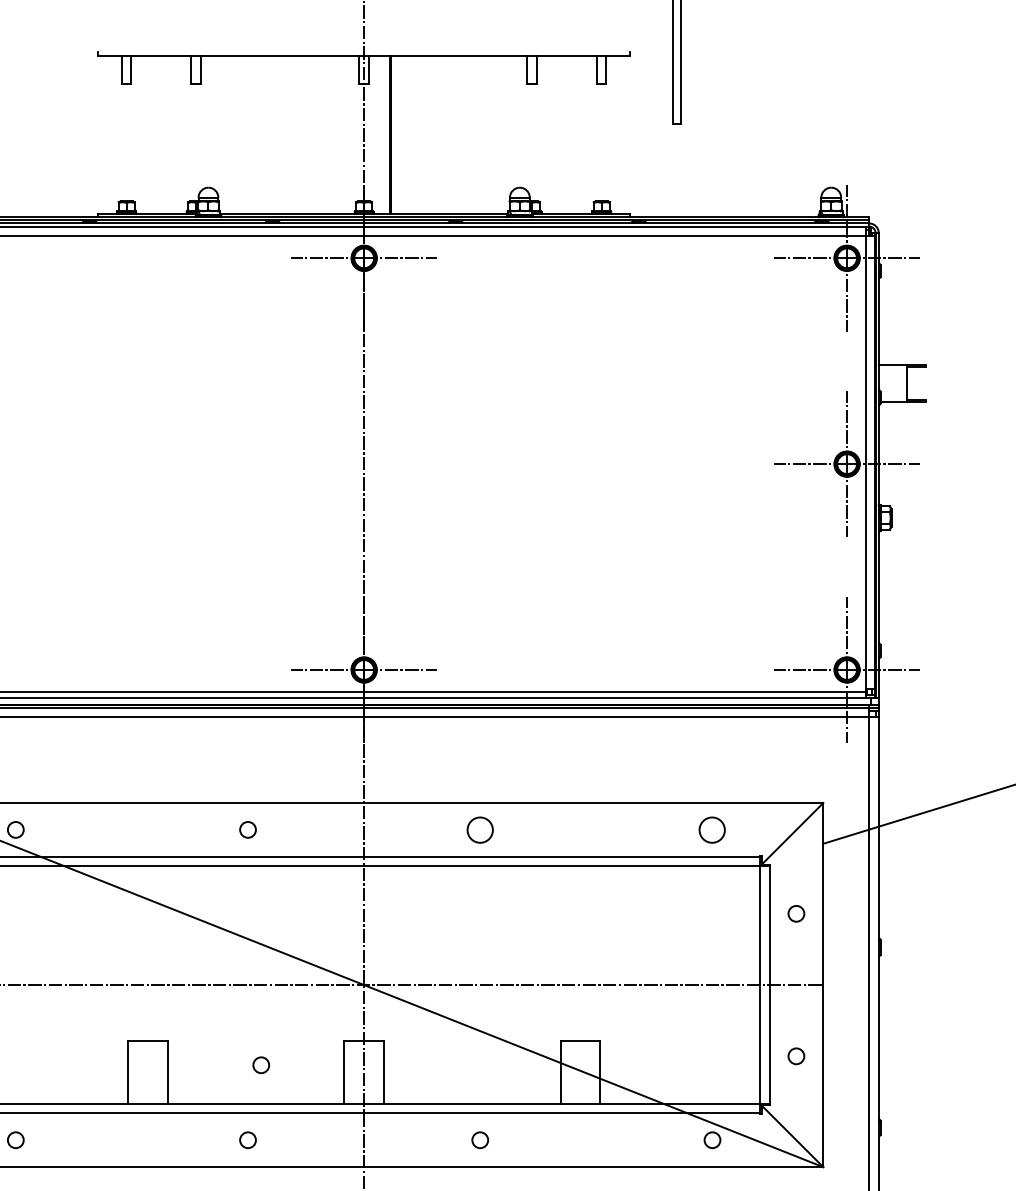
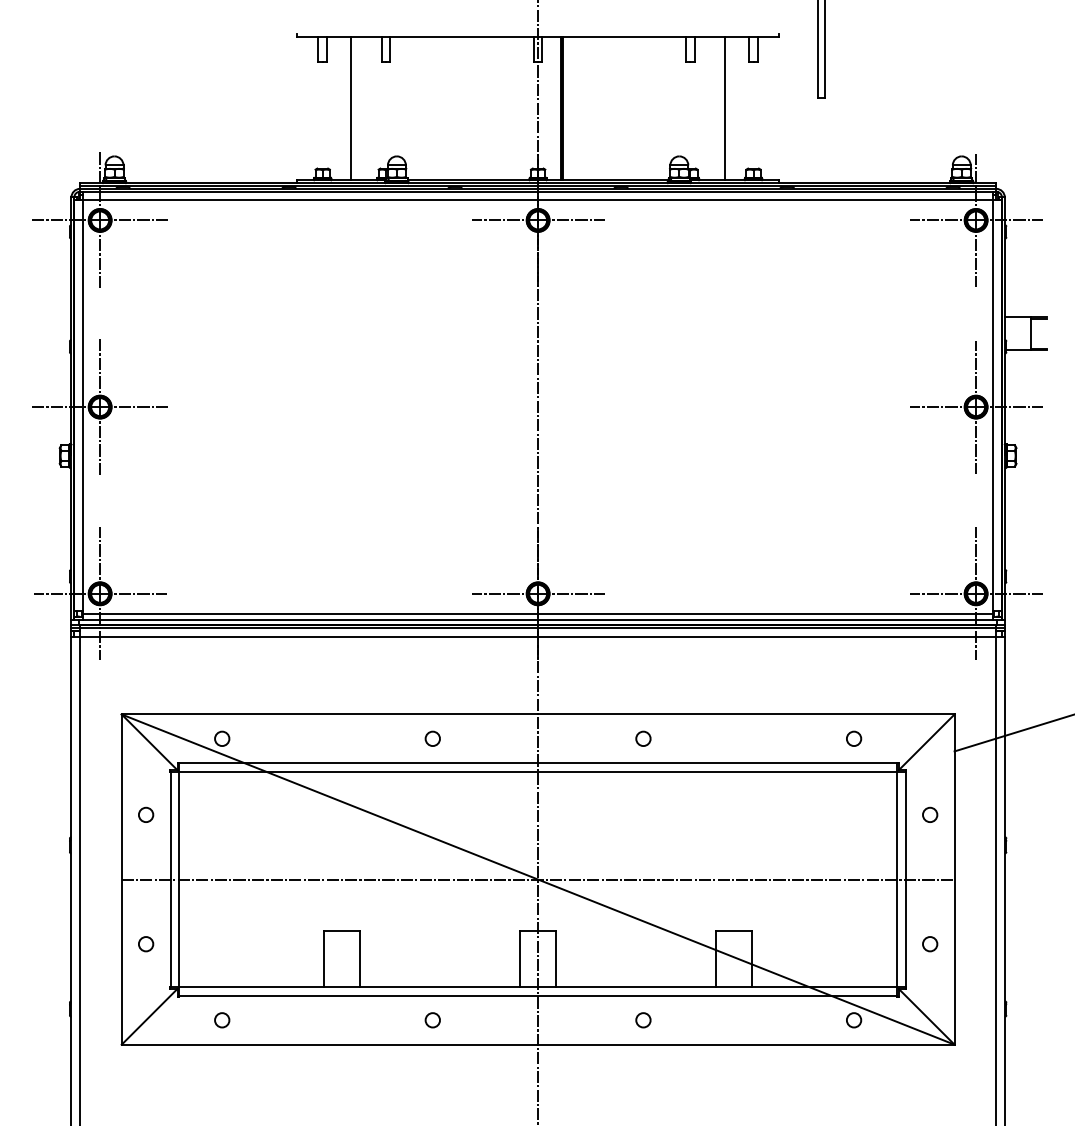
line: (158, 134) -> (351, 108), added
line: (569, 134) -> (724, 108), added
circle: (480, 829) -> (643, 738), size x0.62
circle: (712, 829) -> (854, 738), size x0.62
circle: (260, 1065) -> (444, 952), removed

